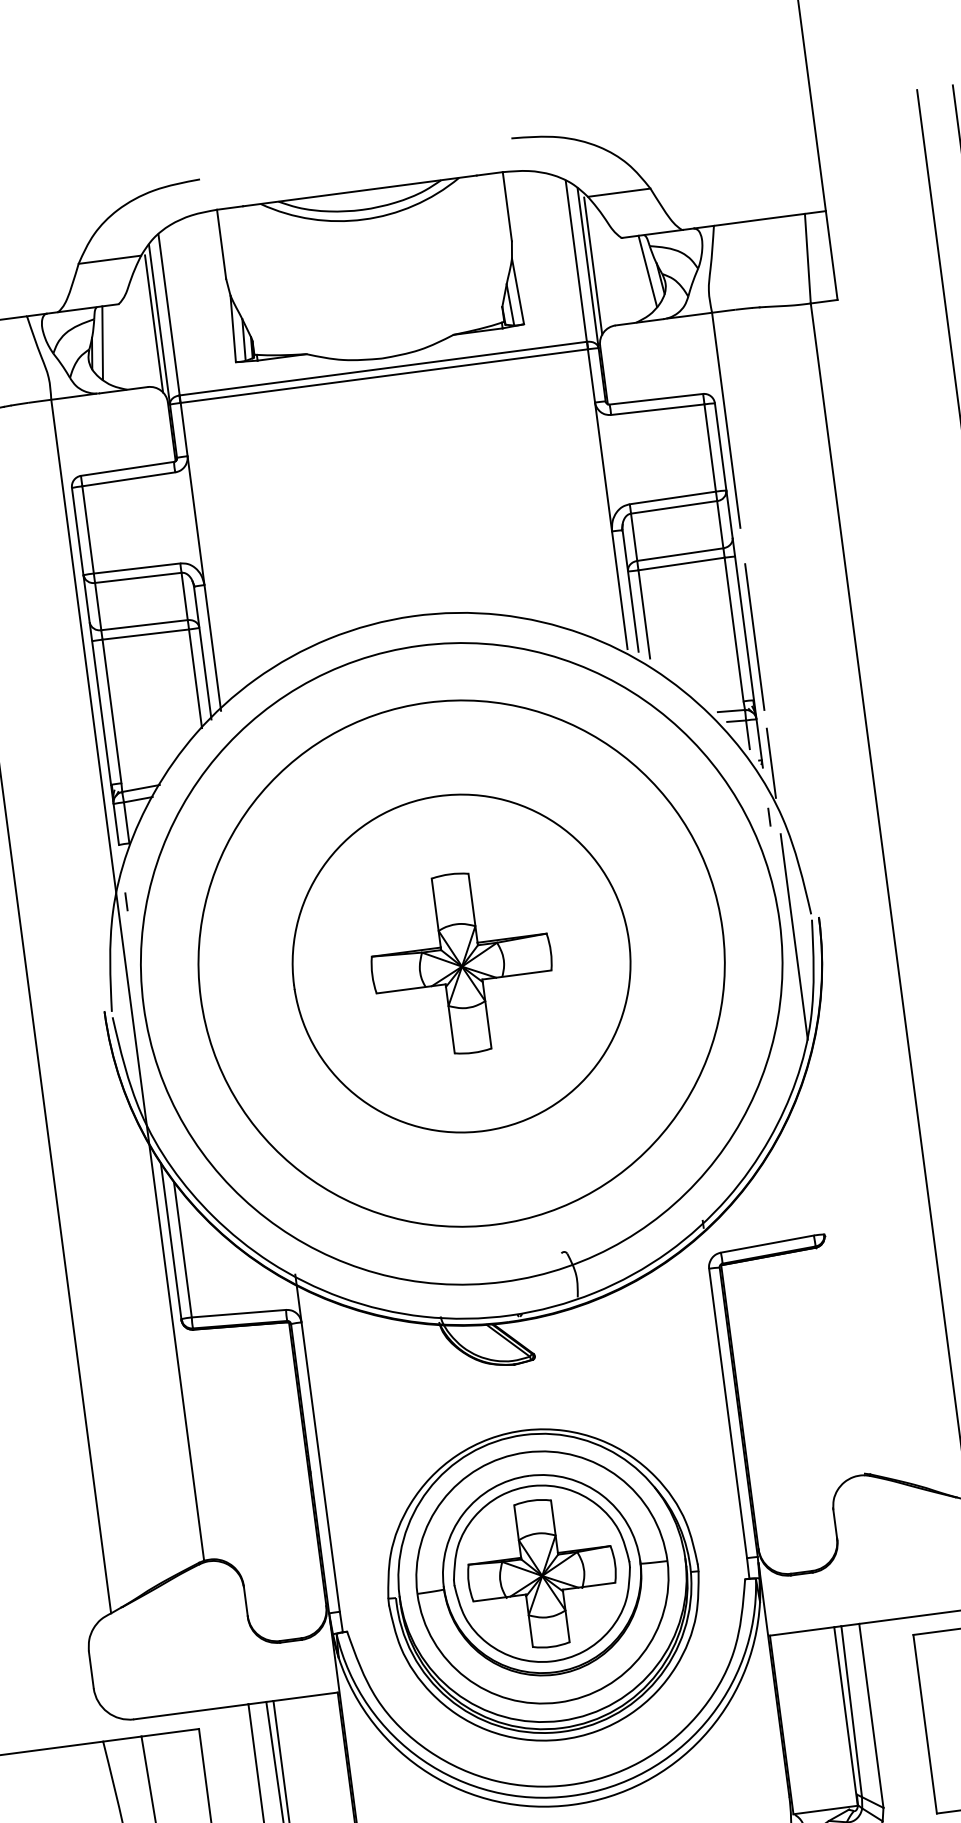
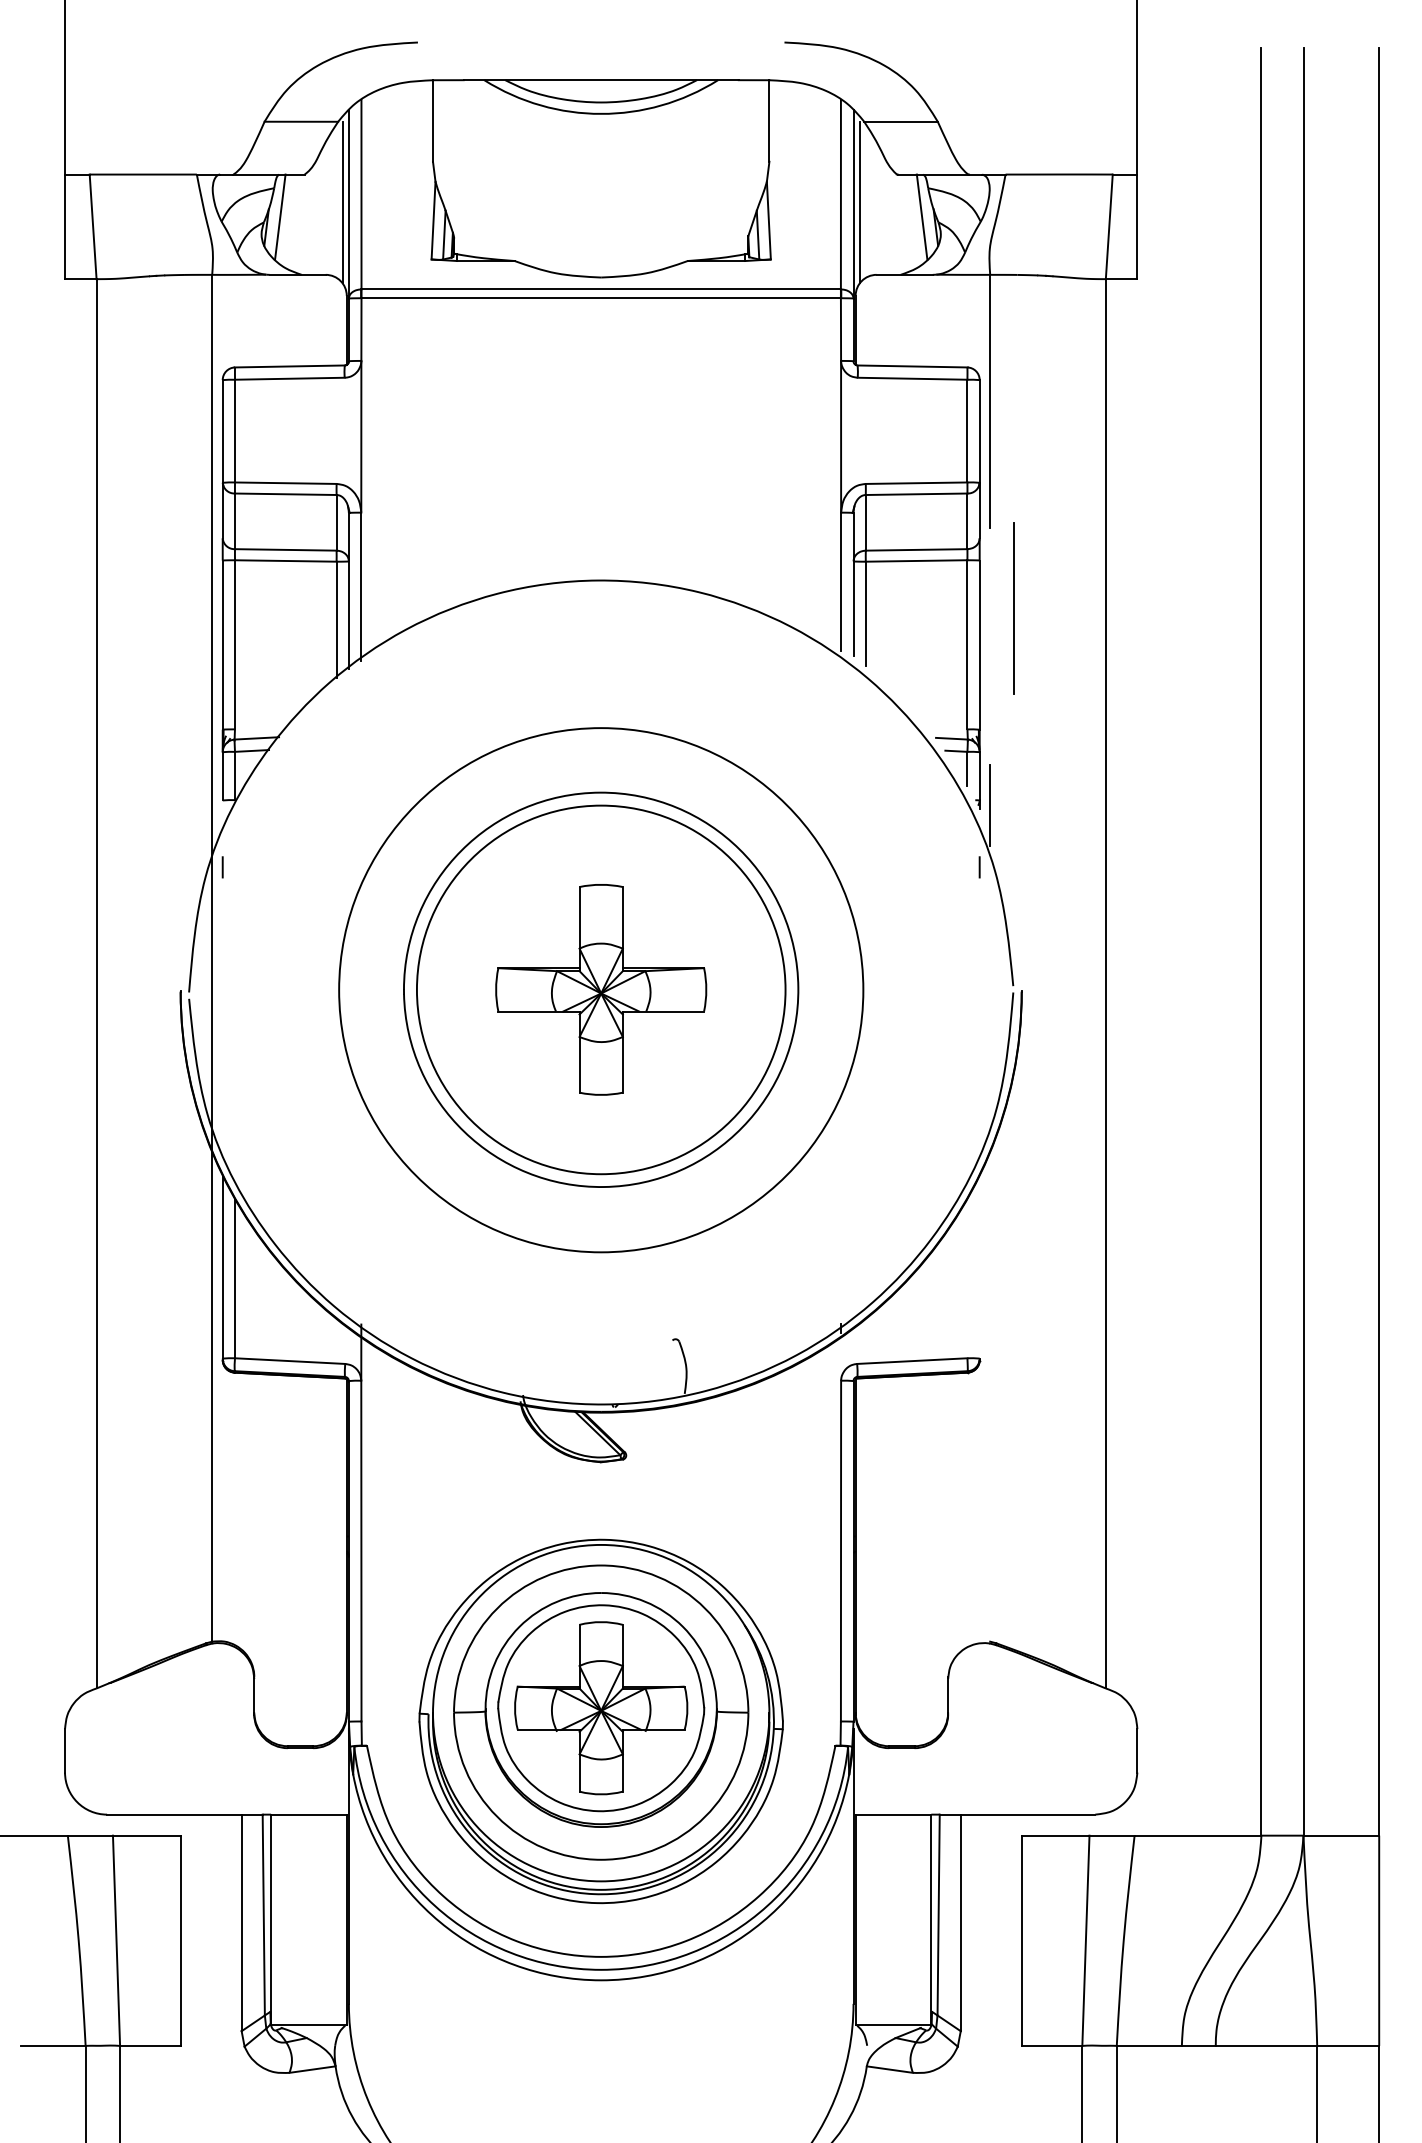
line: (754, 637) -> (1013, 608), moved
line: (794, 936) -> (990, 1009), removed
circle: (460, 963) -> (600, 989), size x0.7
circle: (461, 963) -> (601, 989), size x0.6

